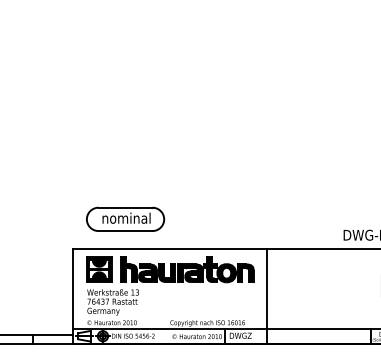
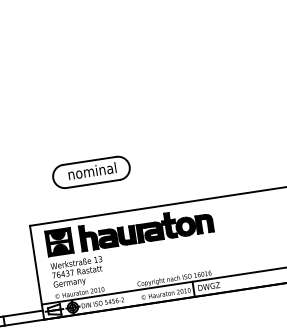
part: (125, 218) -> (91, 171), moved
line: (267, 296) -> (229, 243), removed

